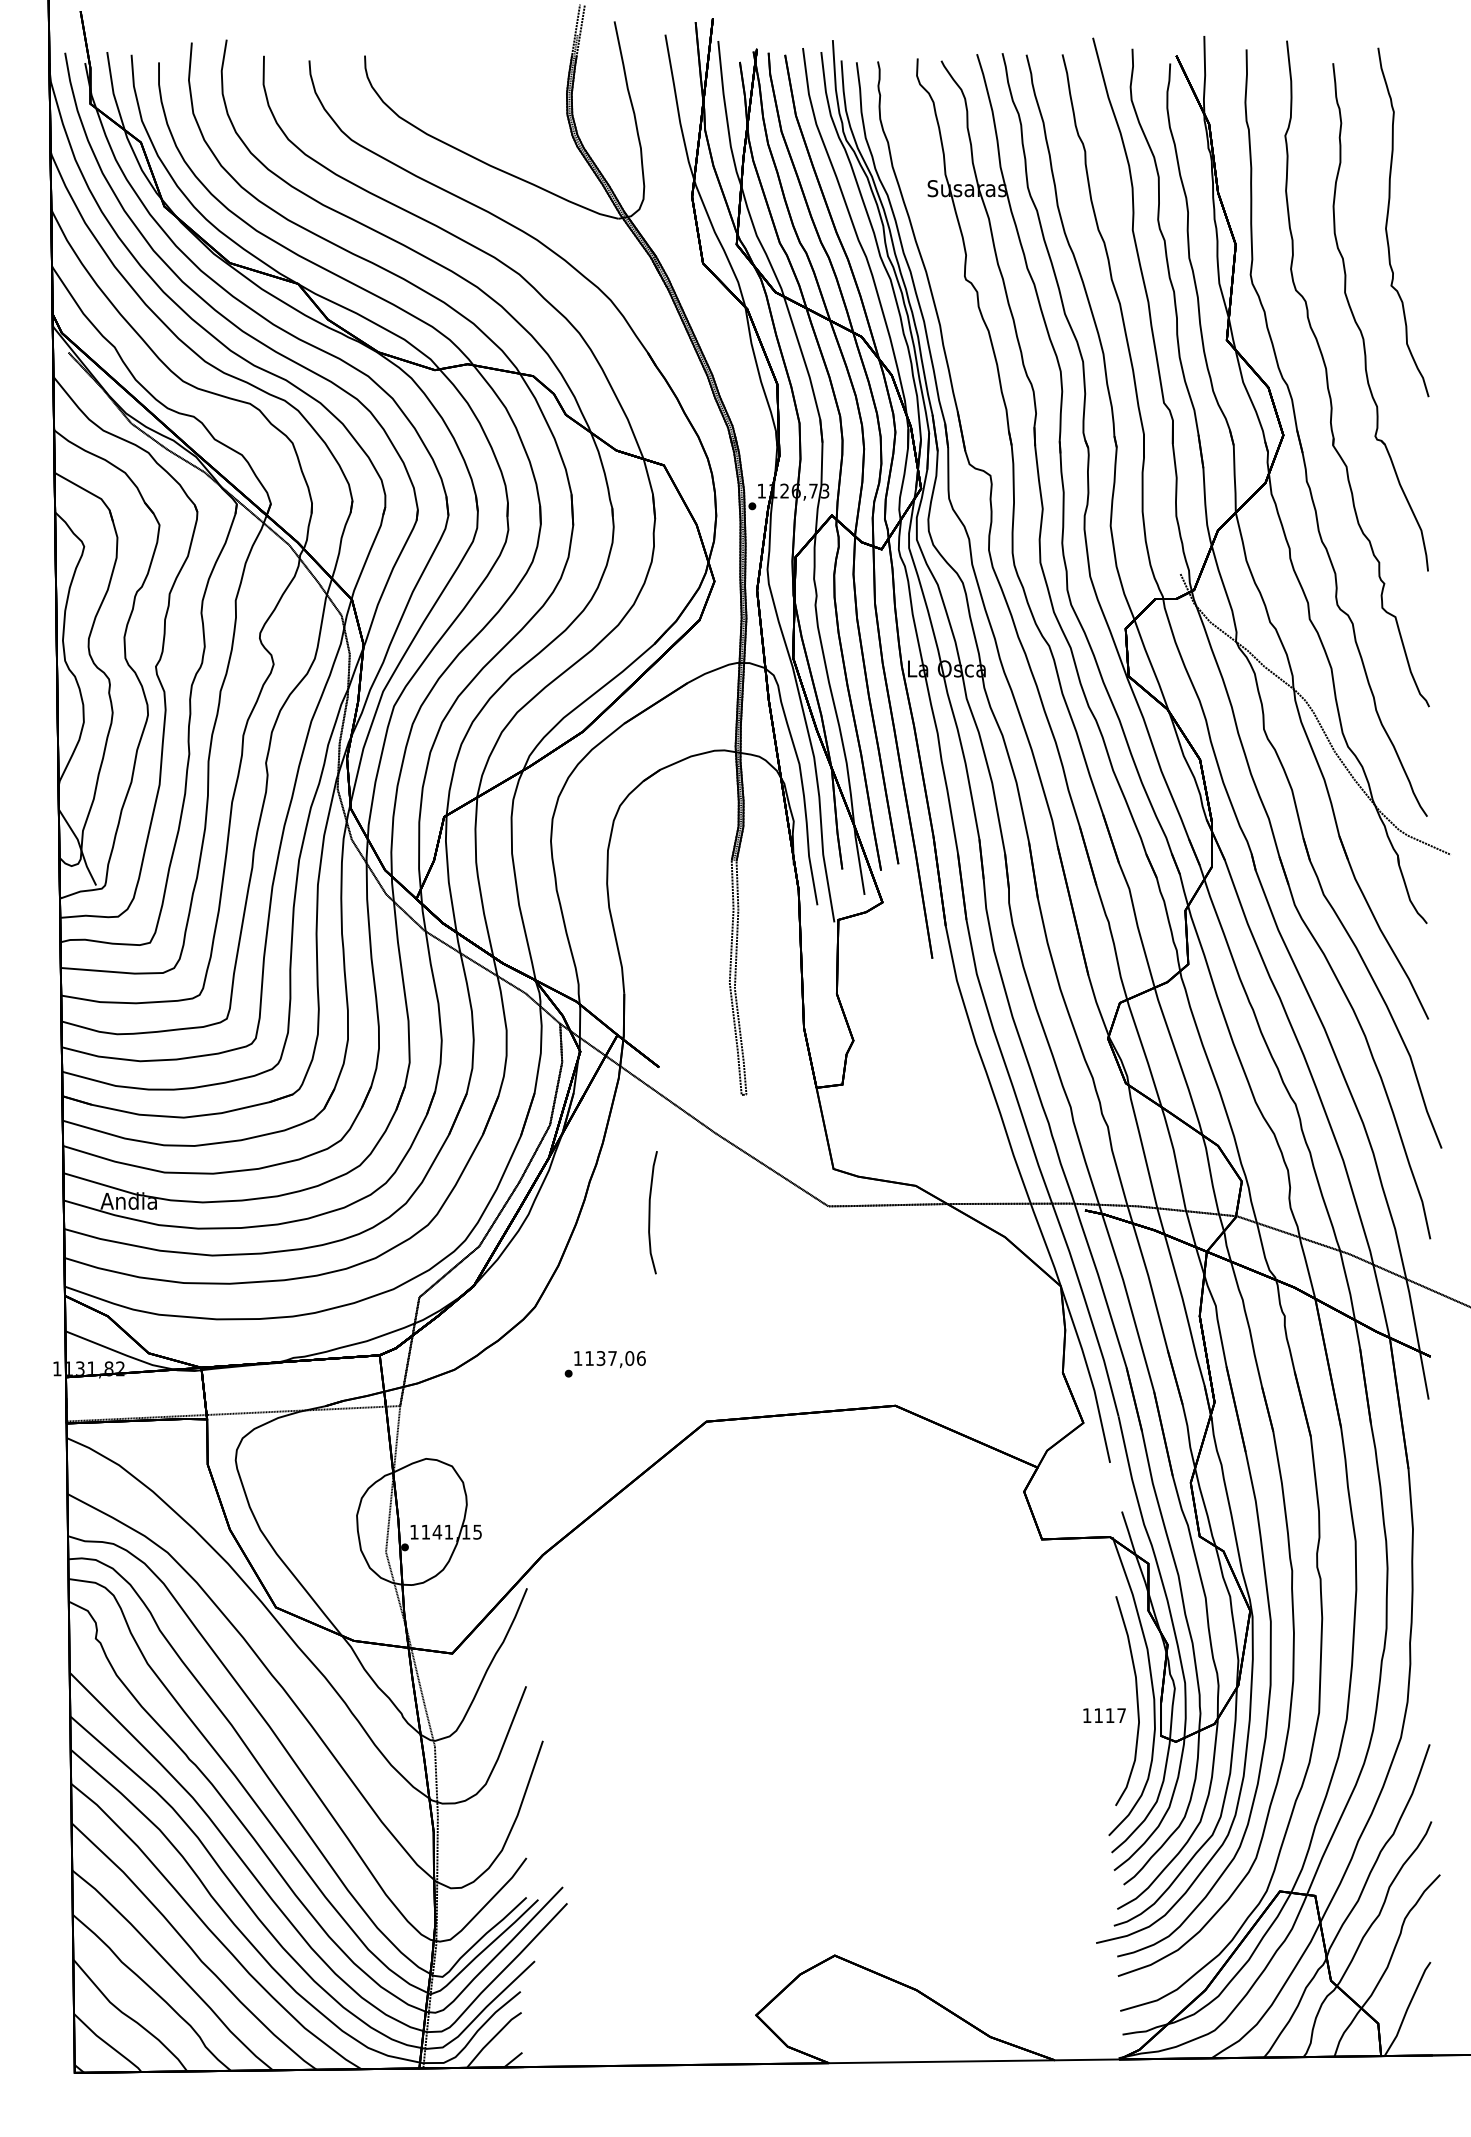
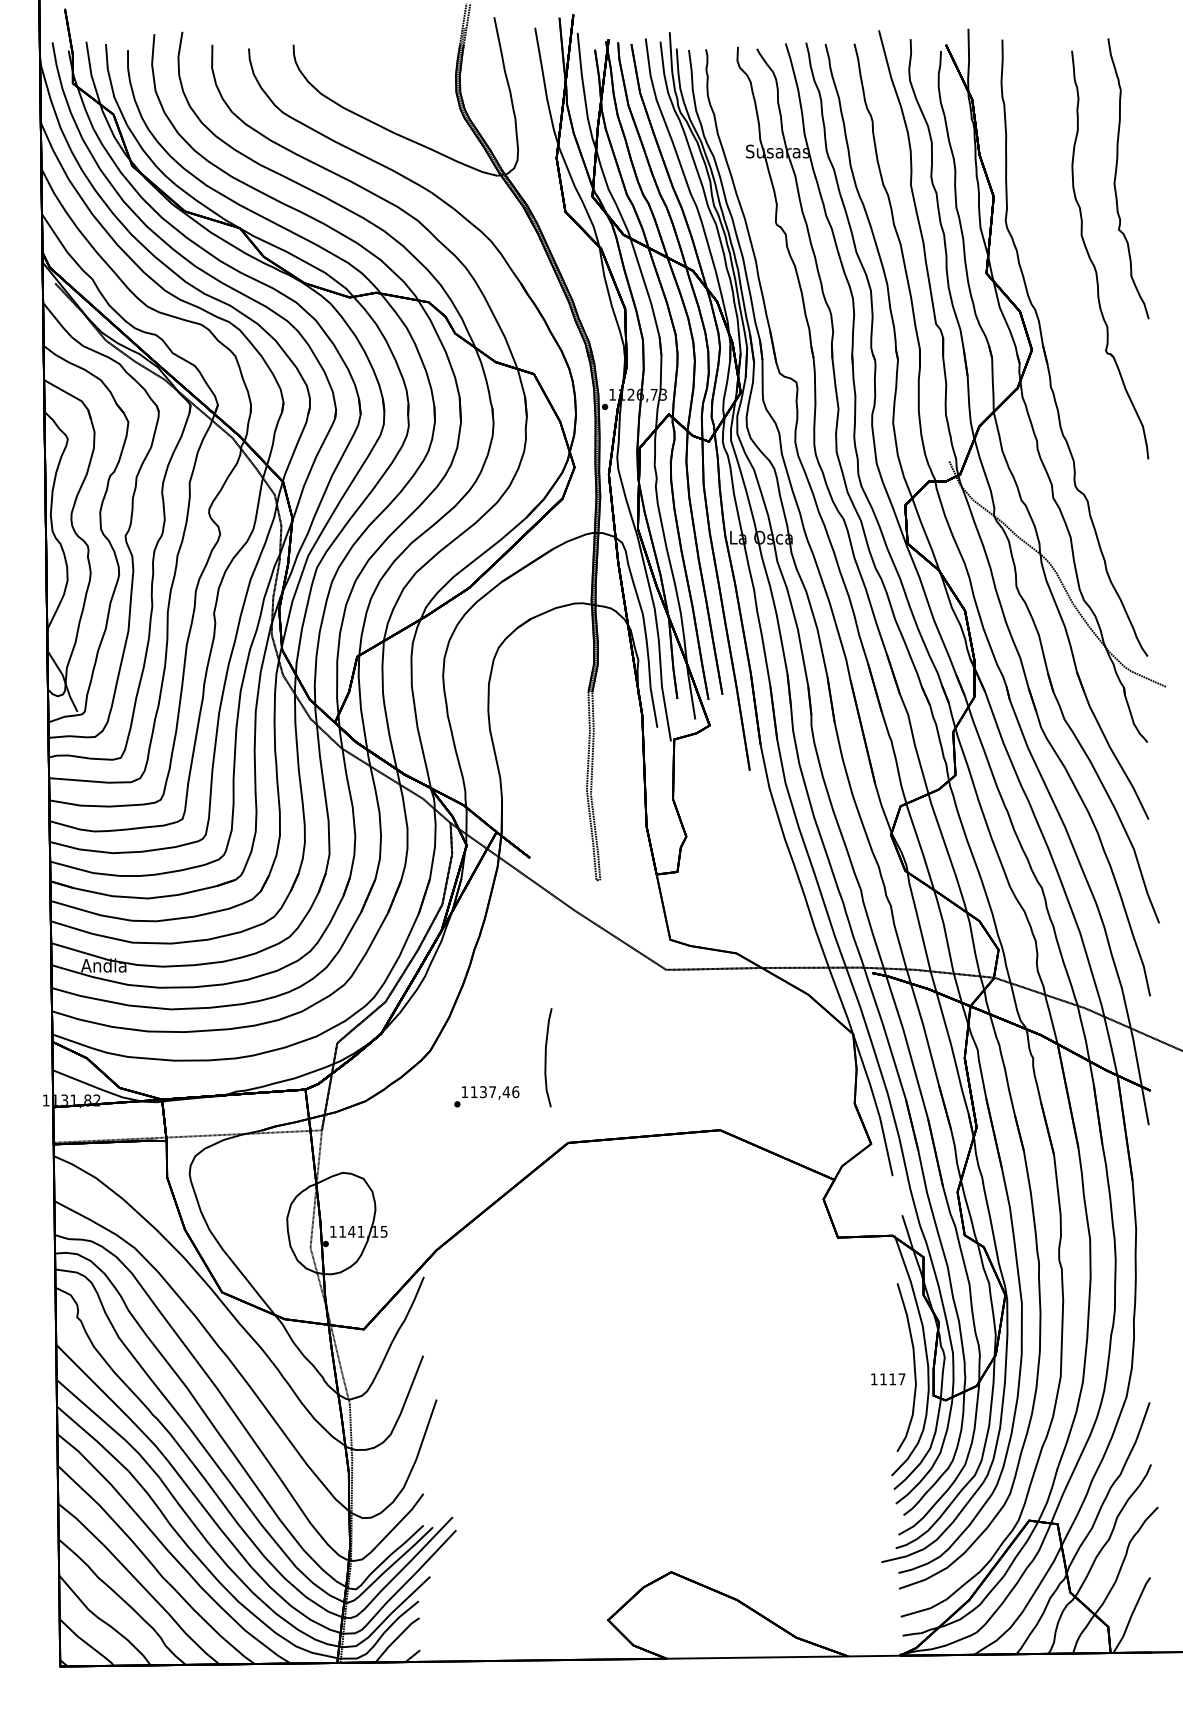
part: (1328, 379) -> (1068, 305), removed
curve: (650, 1212) -> (546, 1057), moved
text: (629, 1358) -> (506, 1092), 1137,06 -> 1137,46

